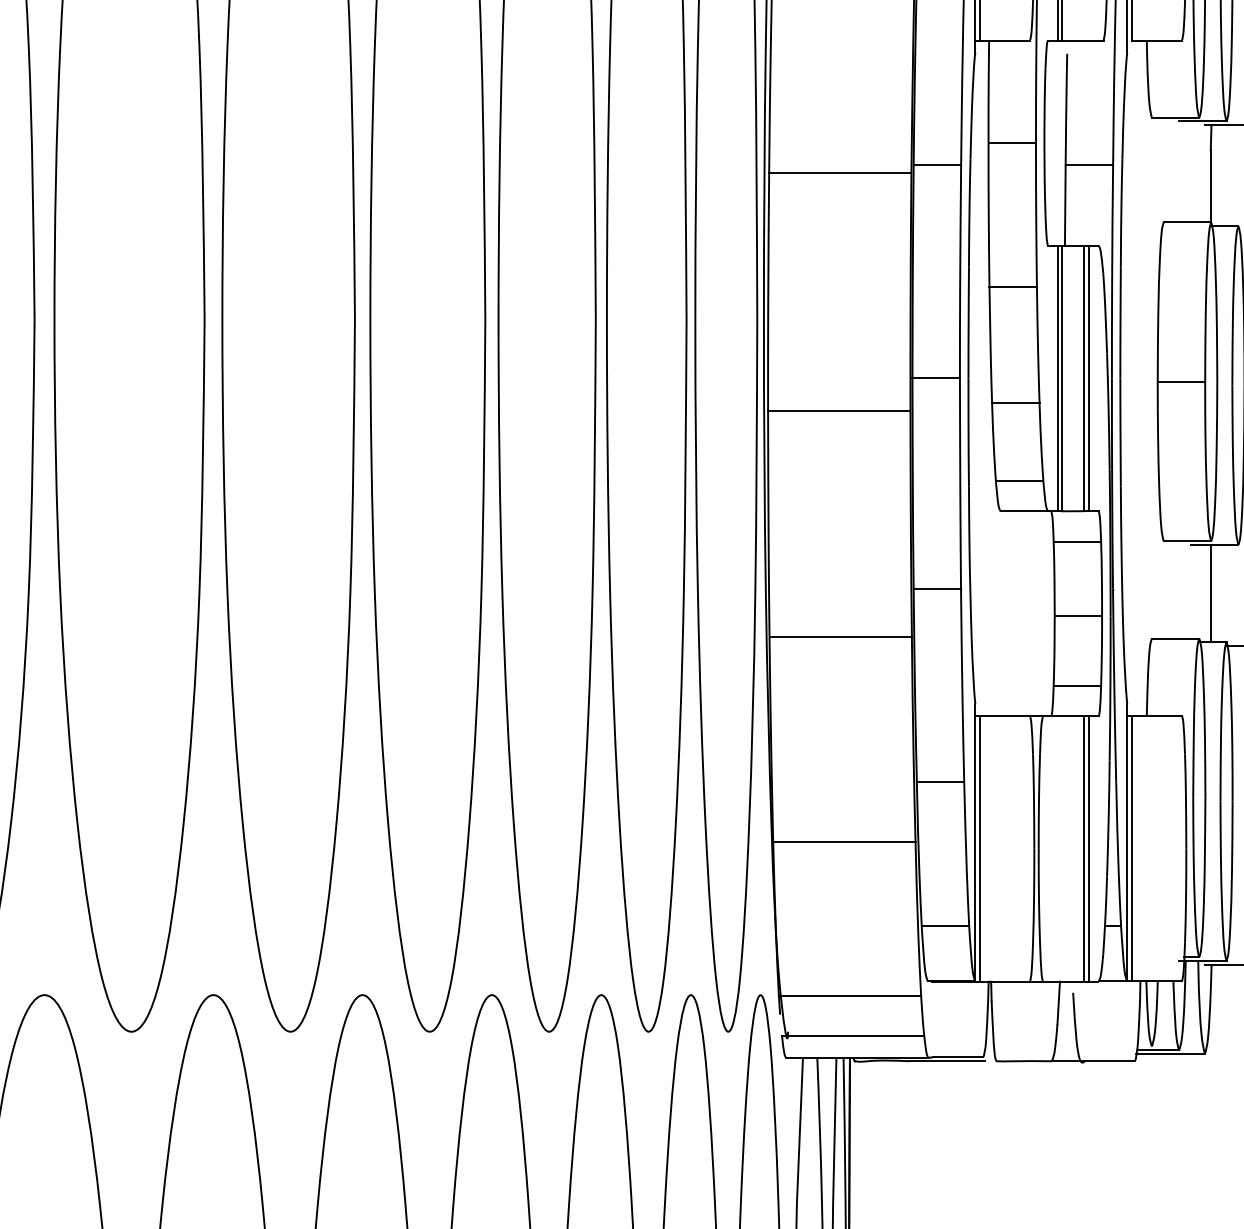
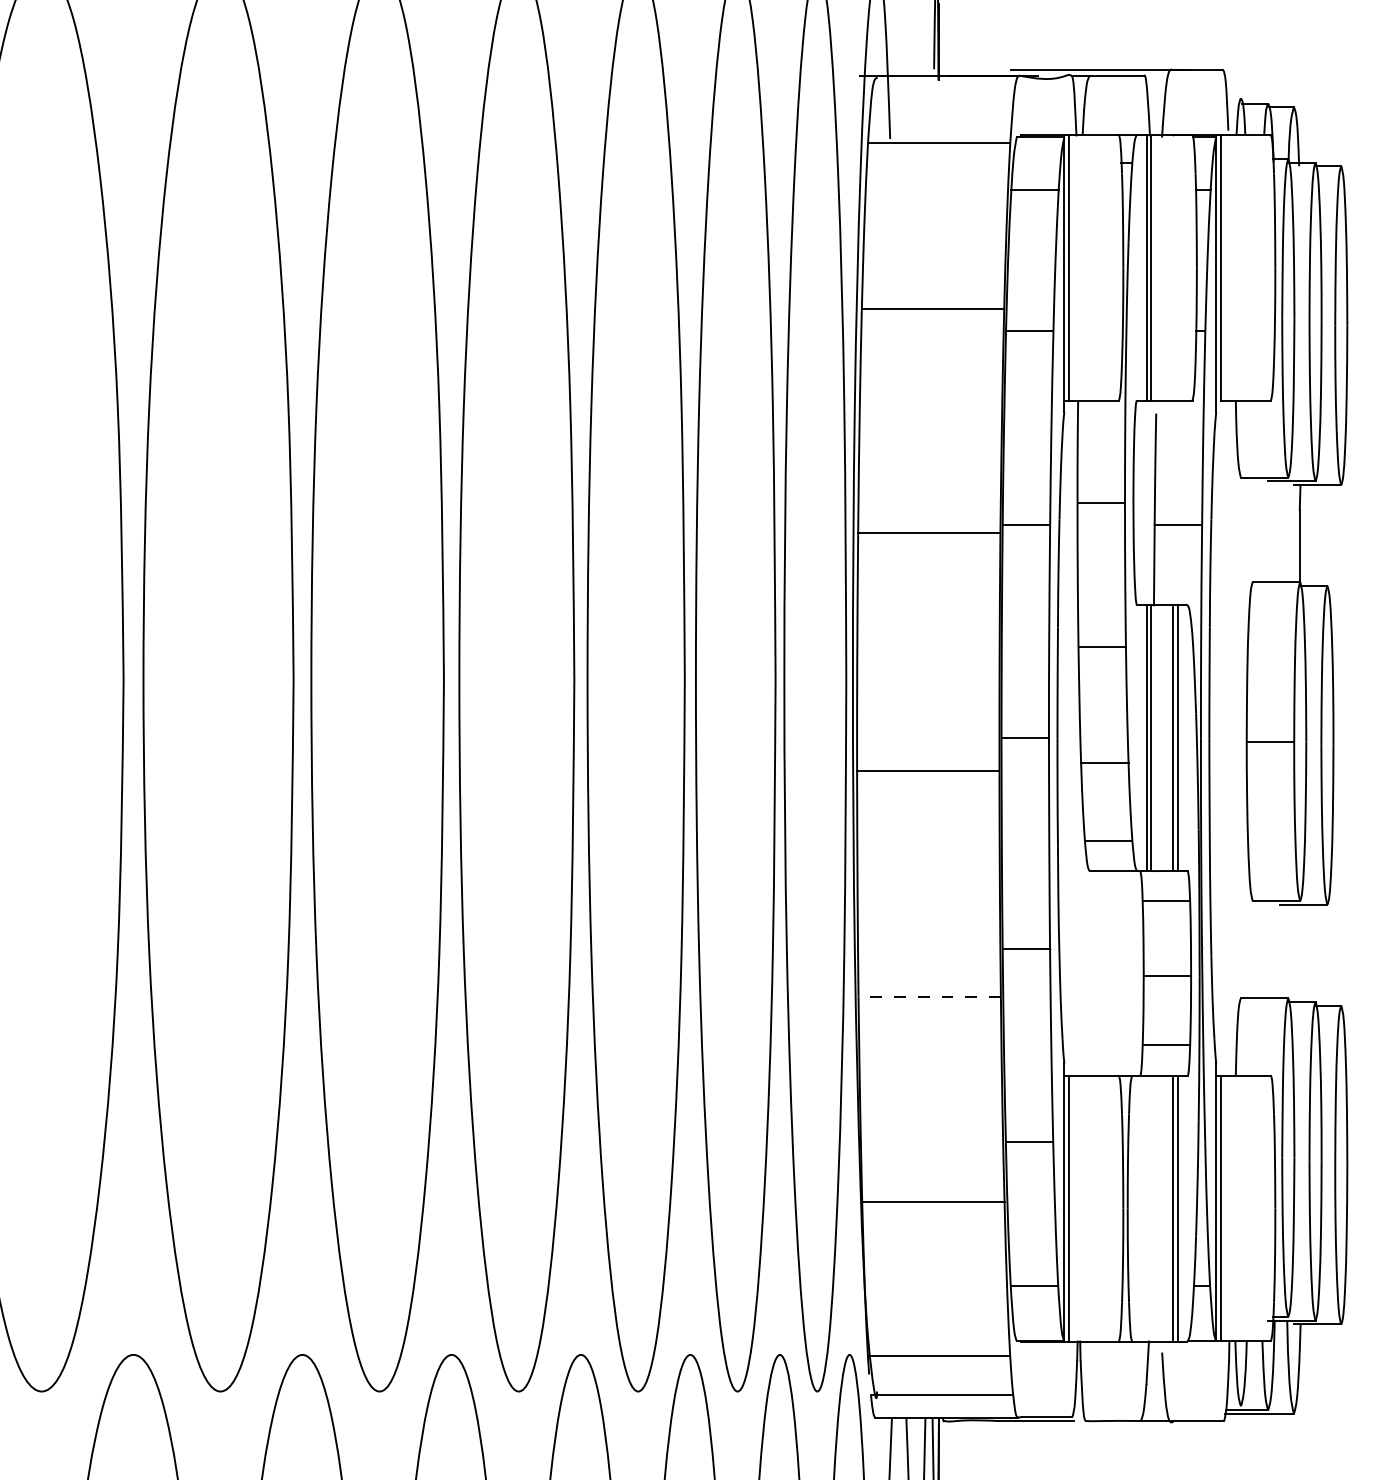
line: (1210, 592) -> (1299, 952), removed
line: (840, 636) -> (929, 996), solid -> dashed

